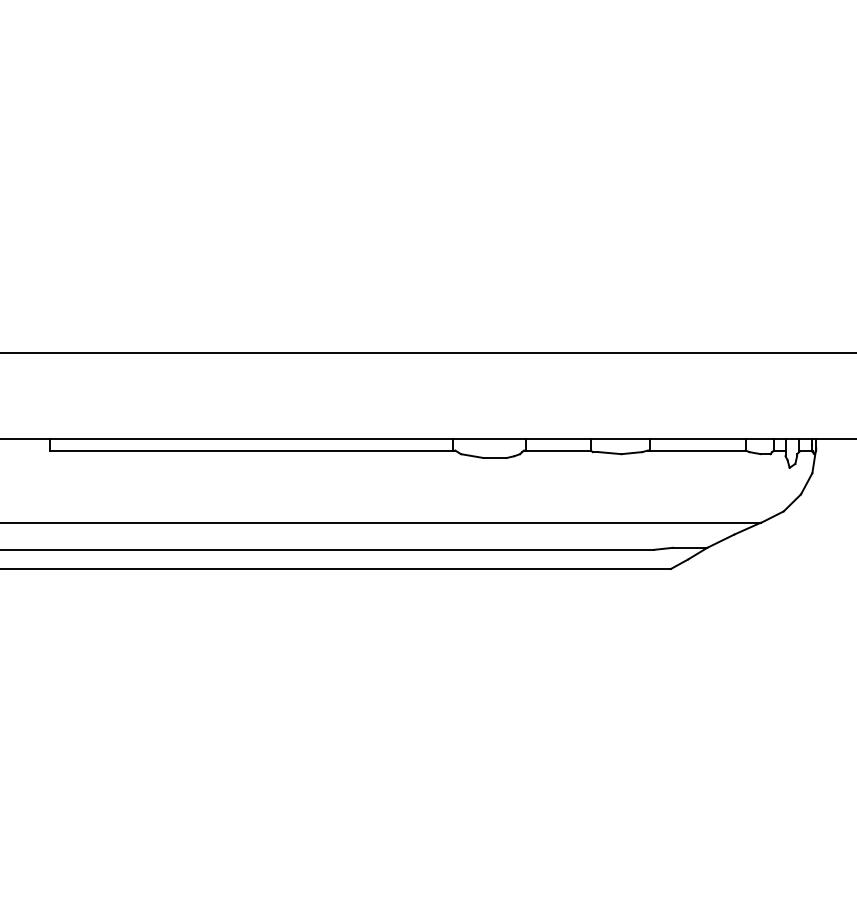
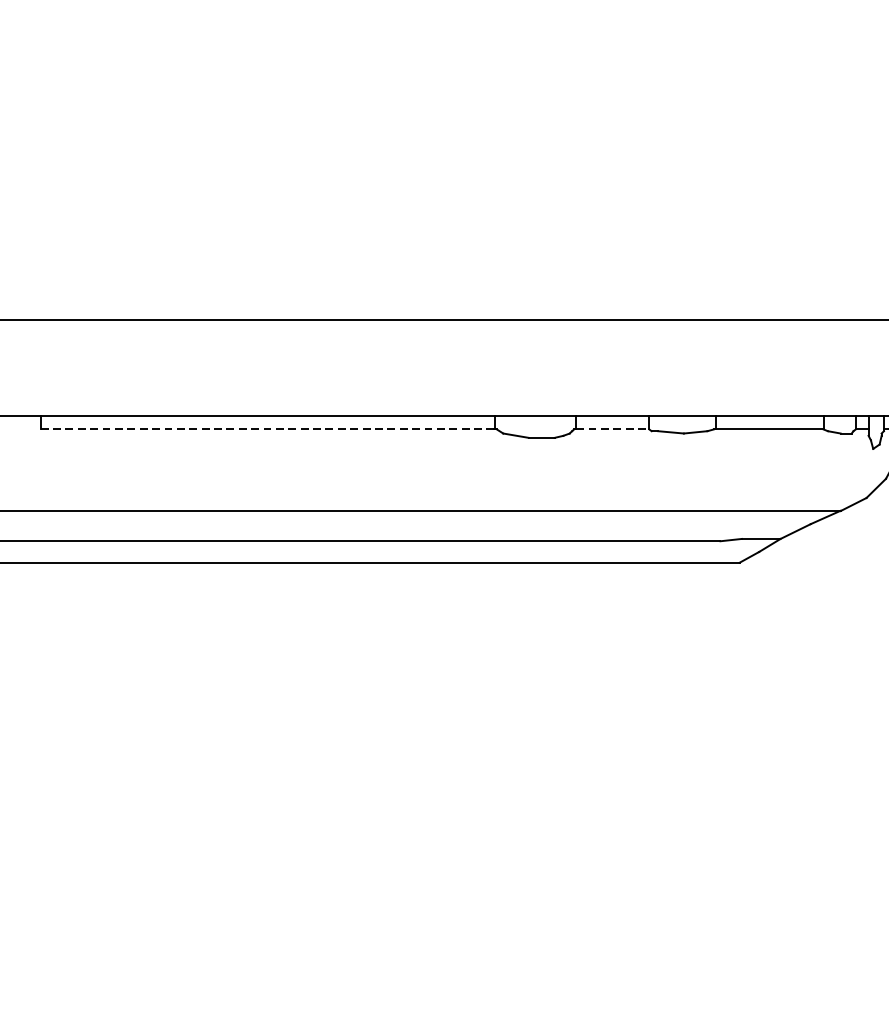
line: (252, 450) -> (268, 429), solid -> dashed
line: (558, 450) -> (613, 429), solid -> dashed

